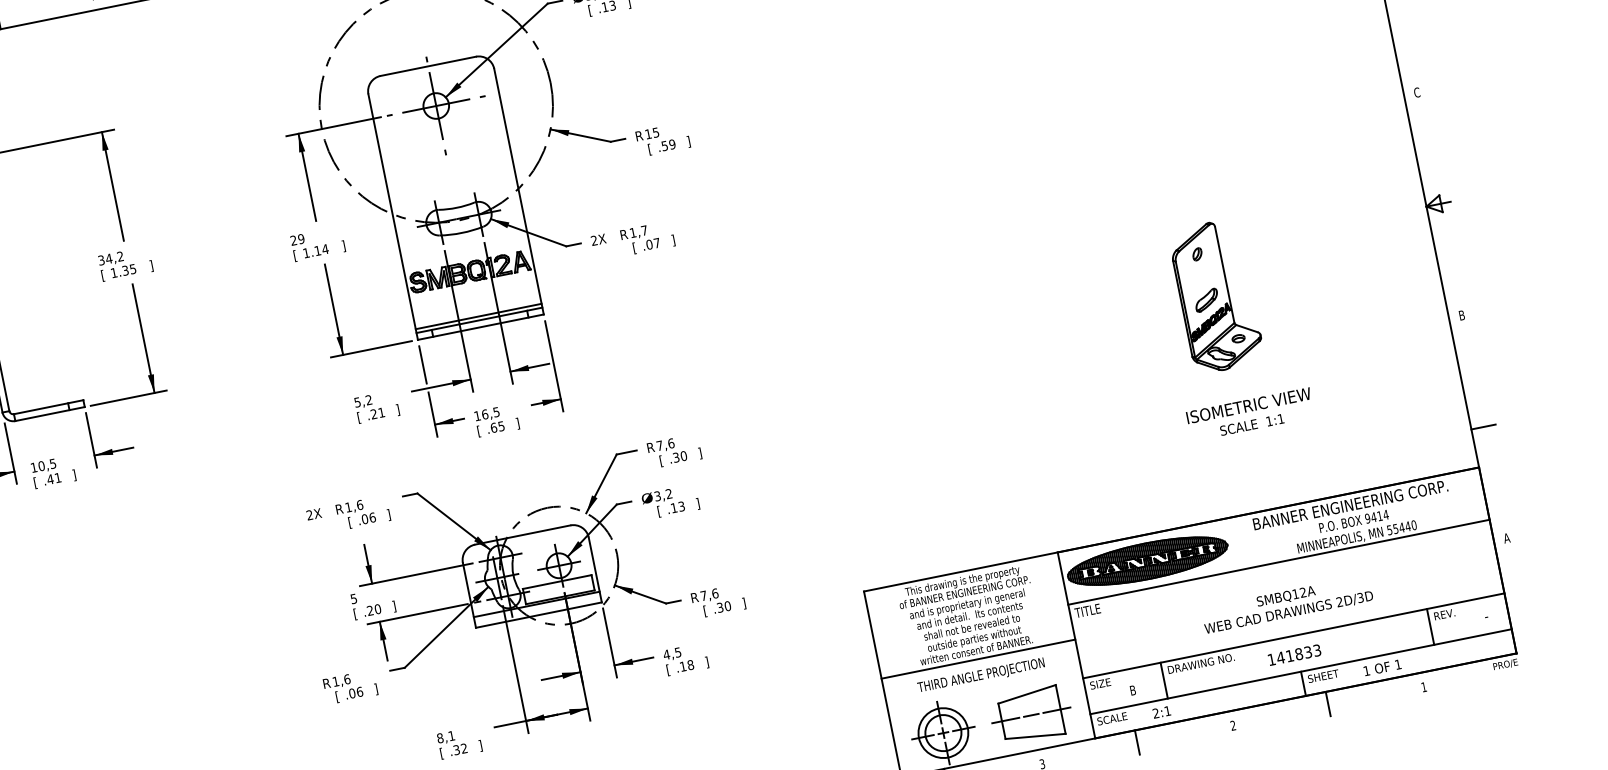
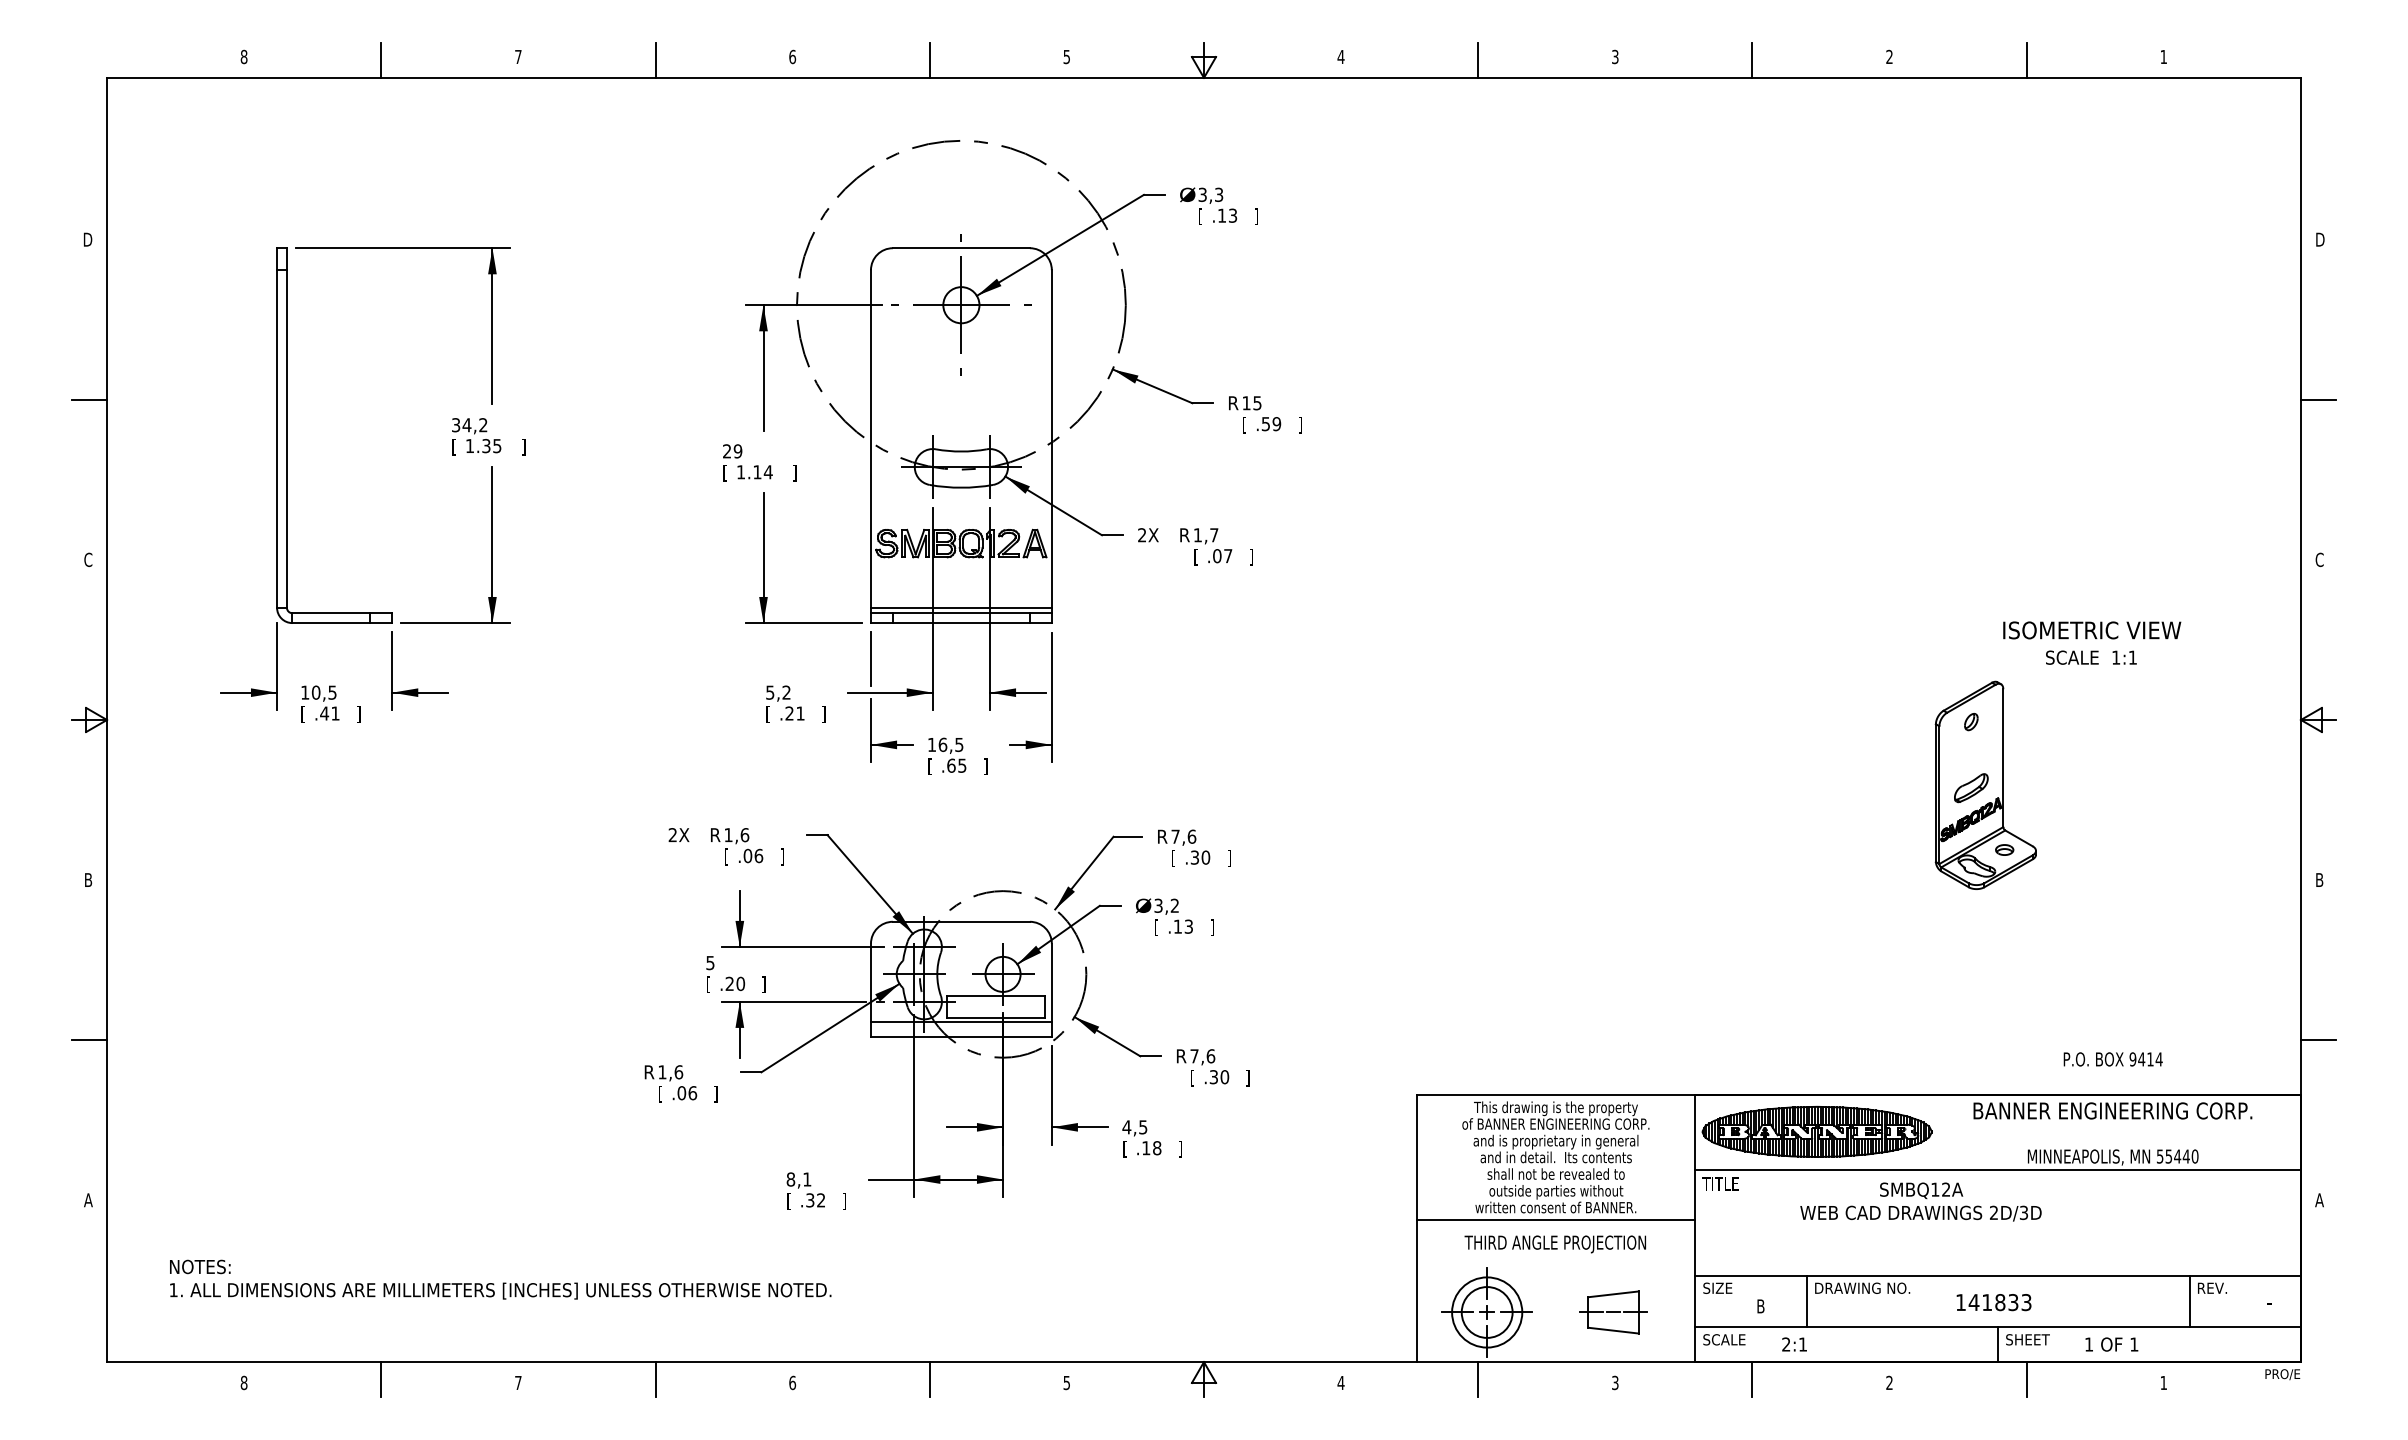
text: (1250, 414) -> (2092, 642), moved
text: (1353, 521) -> (2112, 1059), moved
text: (1286, 604) -> (1920, 1201), moved
part: (1031, 715) -> (1613, 1312), size x0.6

